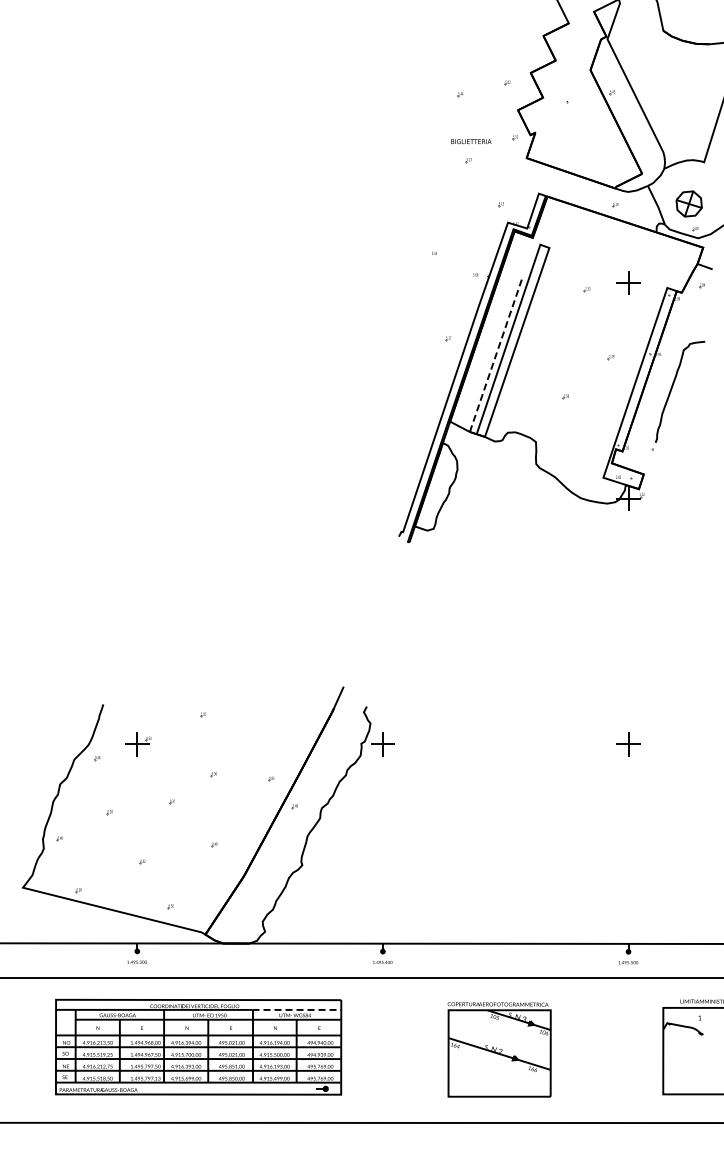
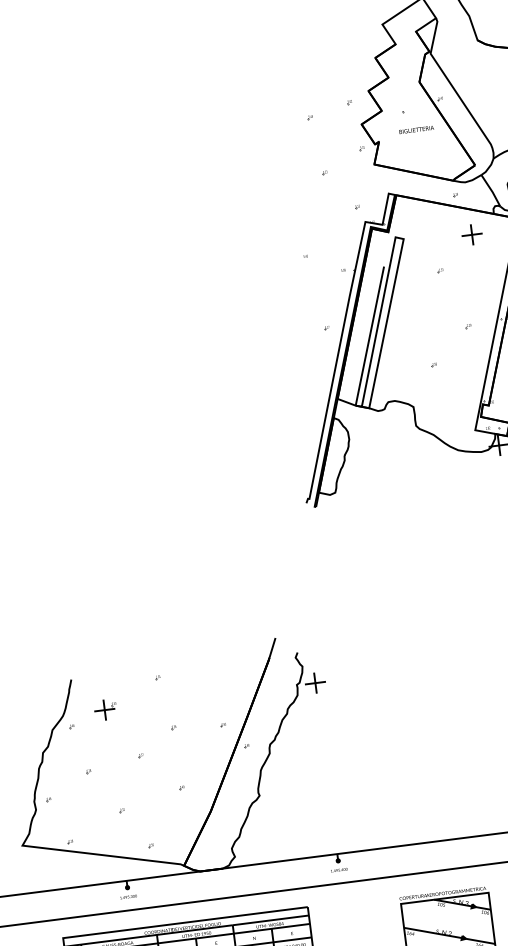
text: (471, 141) -> (416, 129), moved
part: (628, 282) -> (472, 234), moved
line: (496, 353) -> (369, 335), dashed -> solid
line: (297, 1009) -> (271, 919), dashed -> solid

